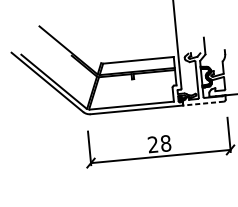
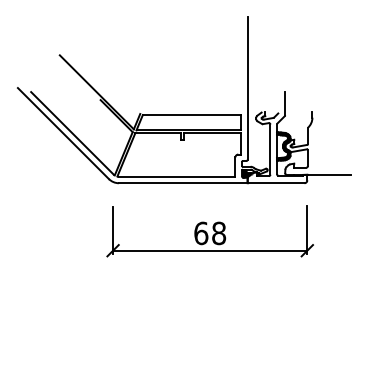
line: (203, 103) -> (276, 183), dashed -> solid
text: (153, 144) -> (201, 233), 28 -> 68

